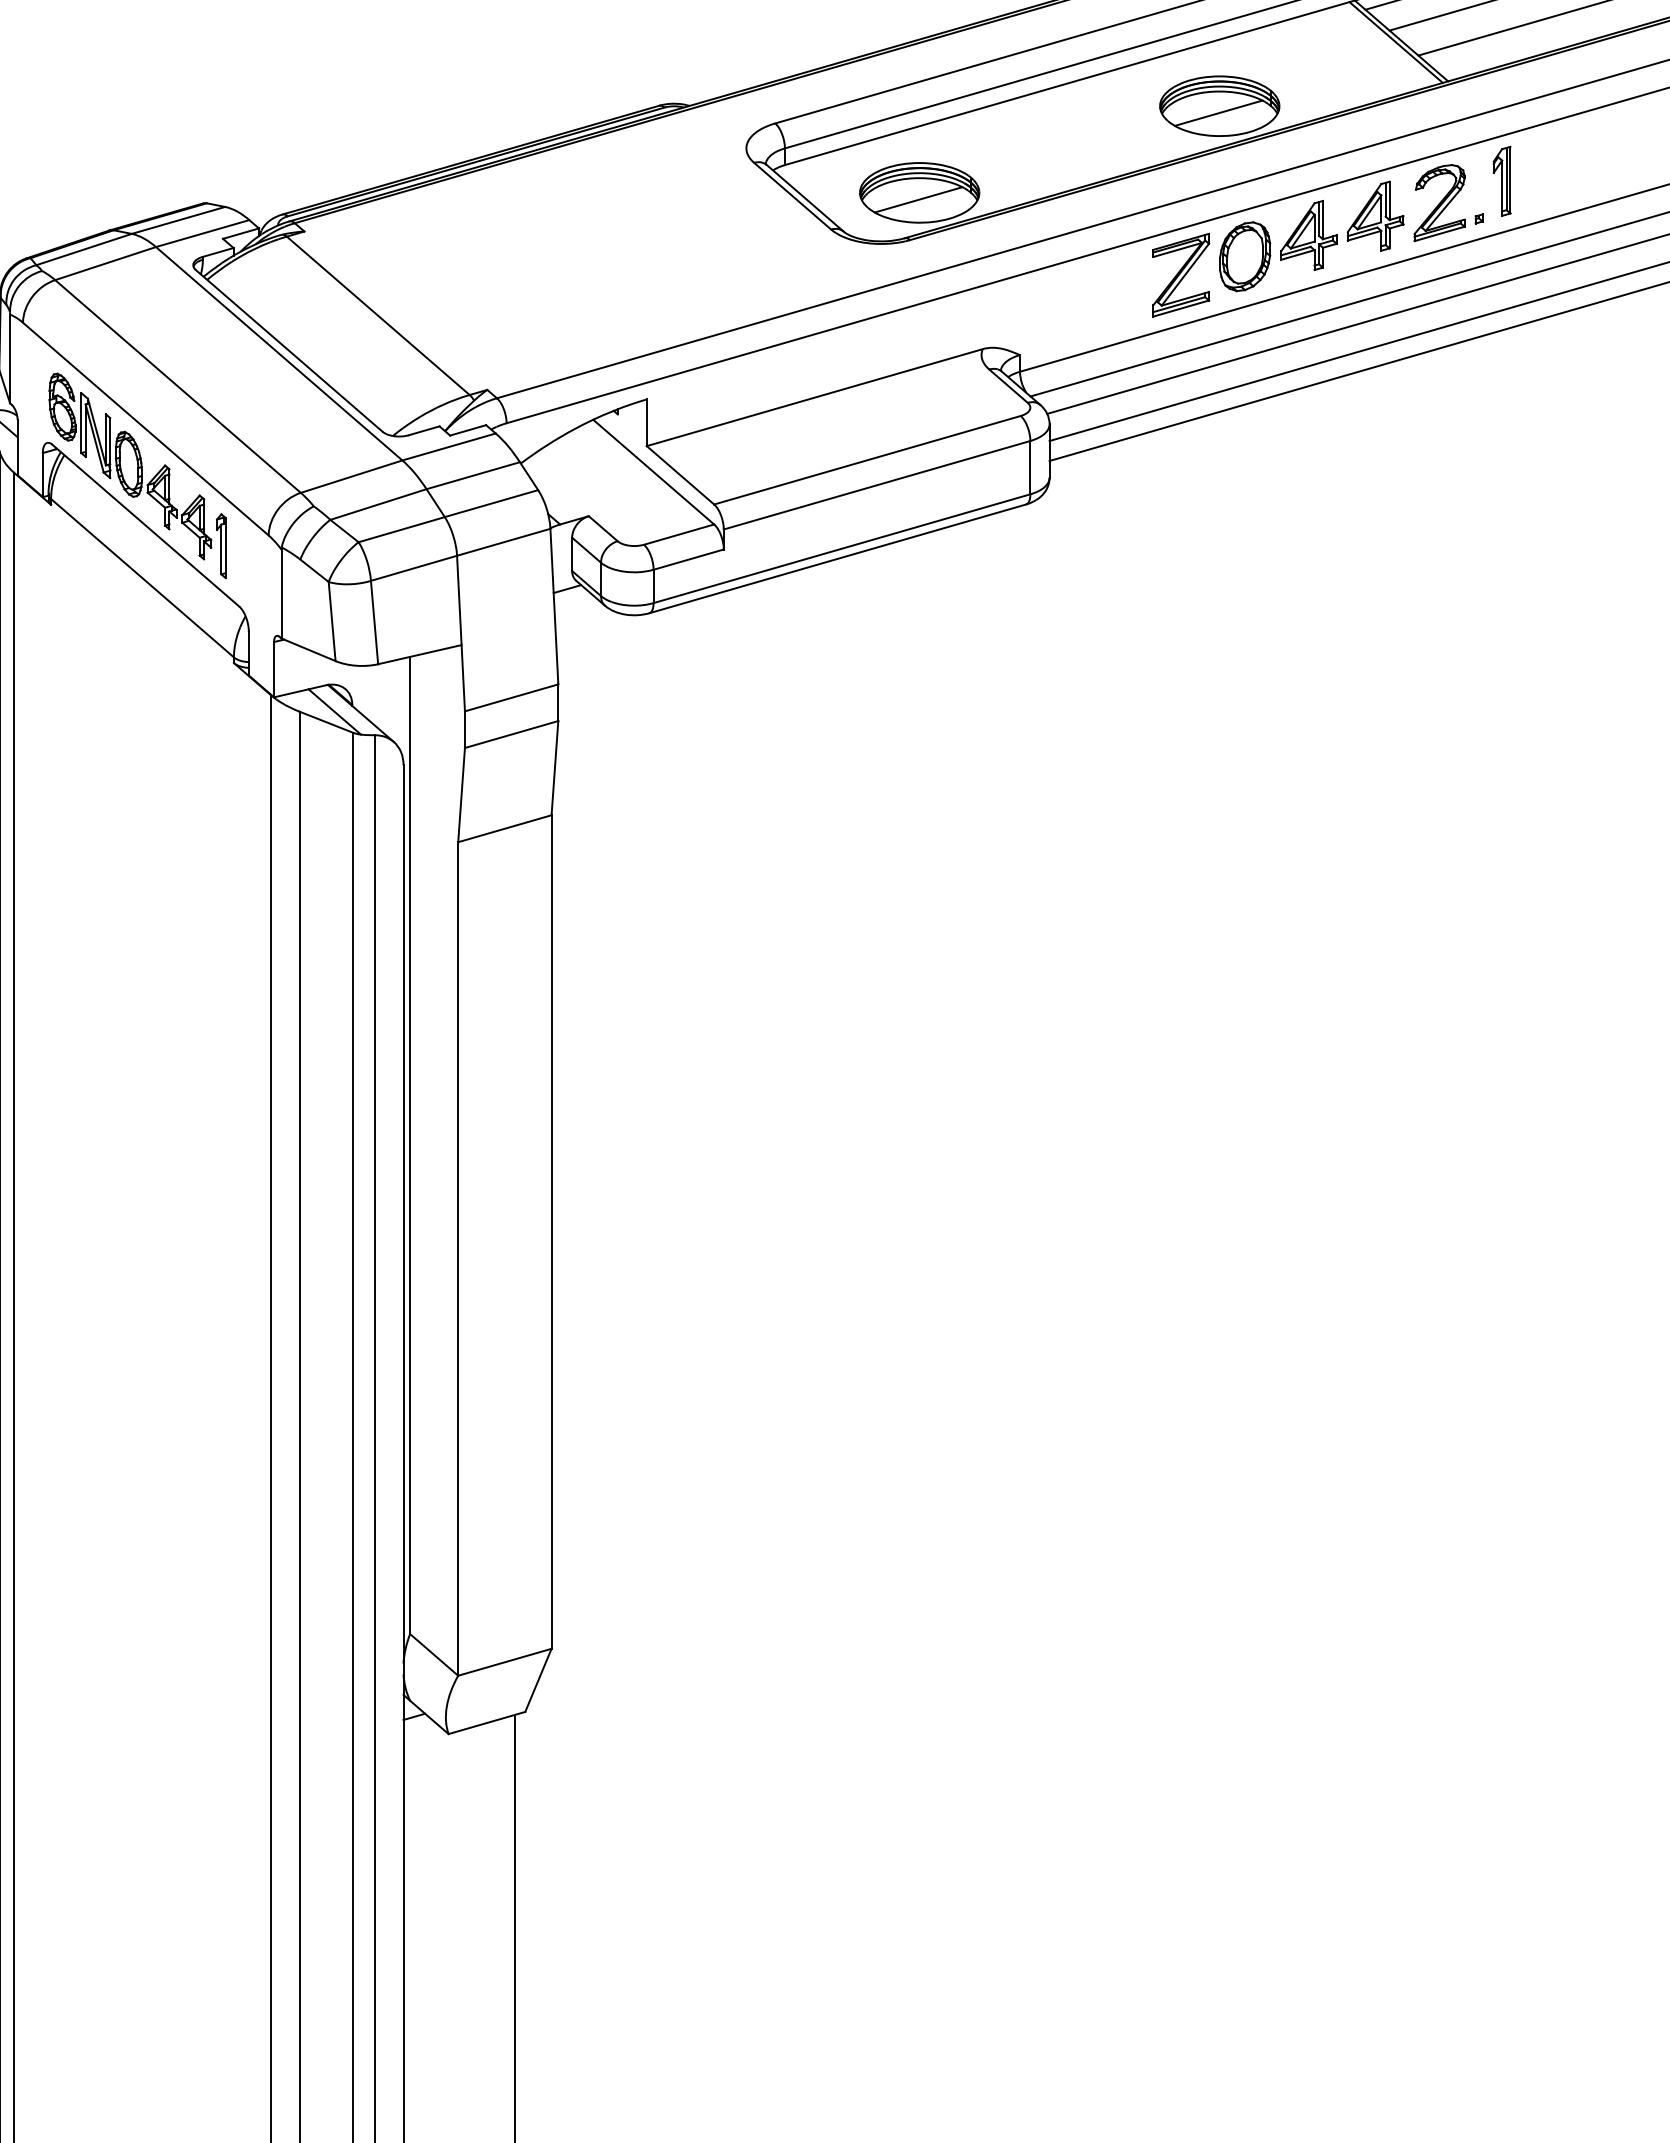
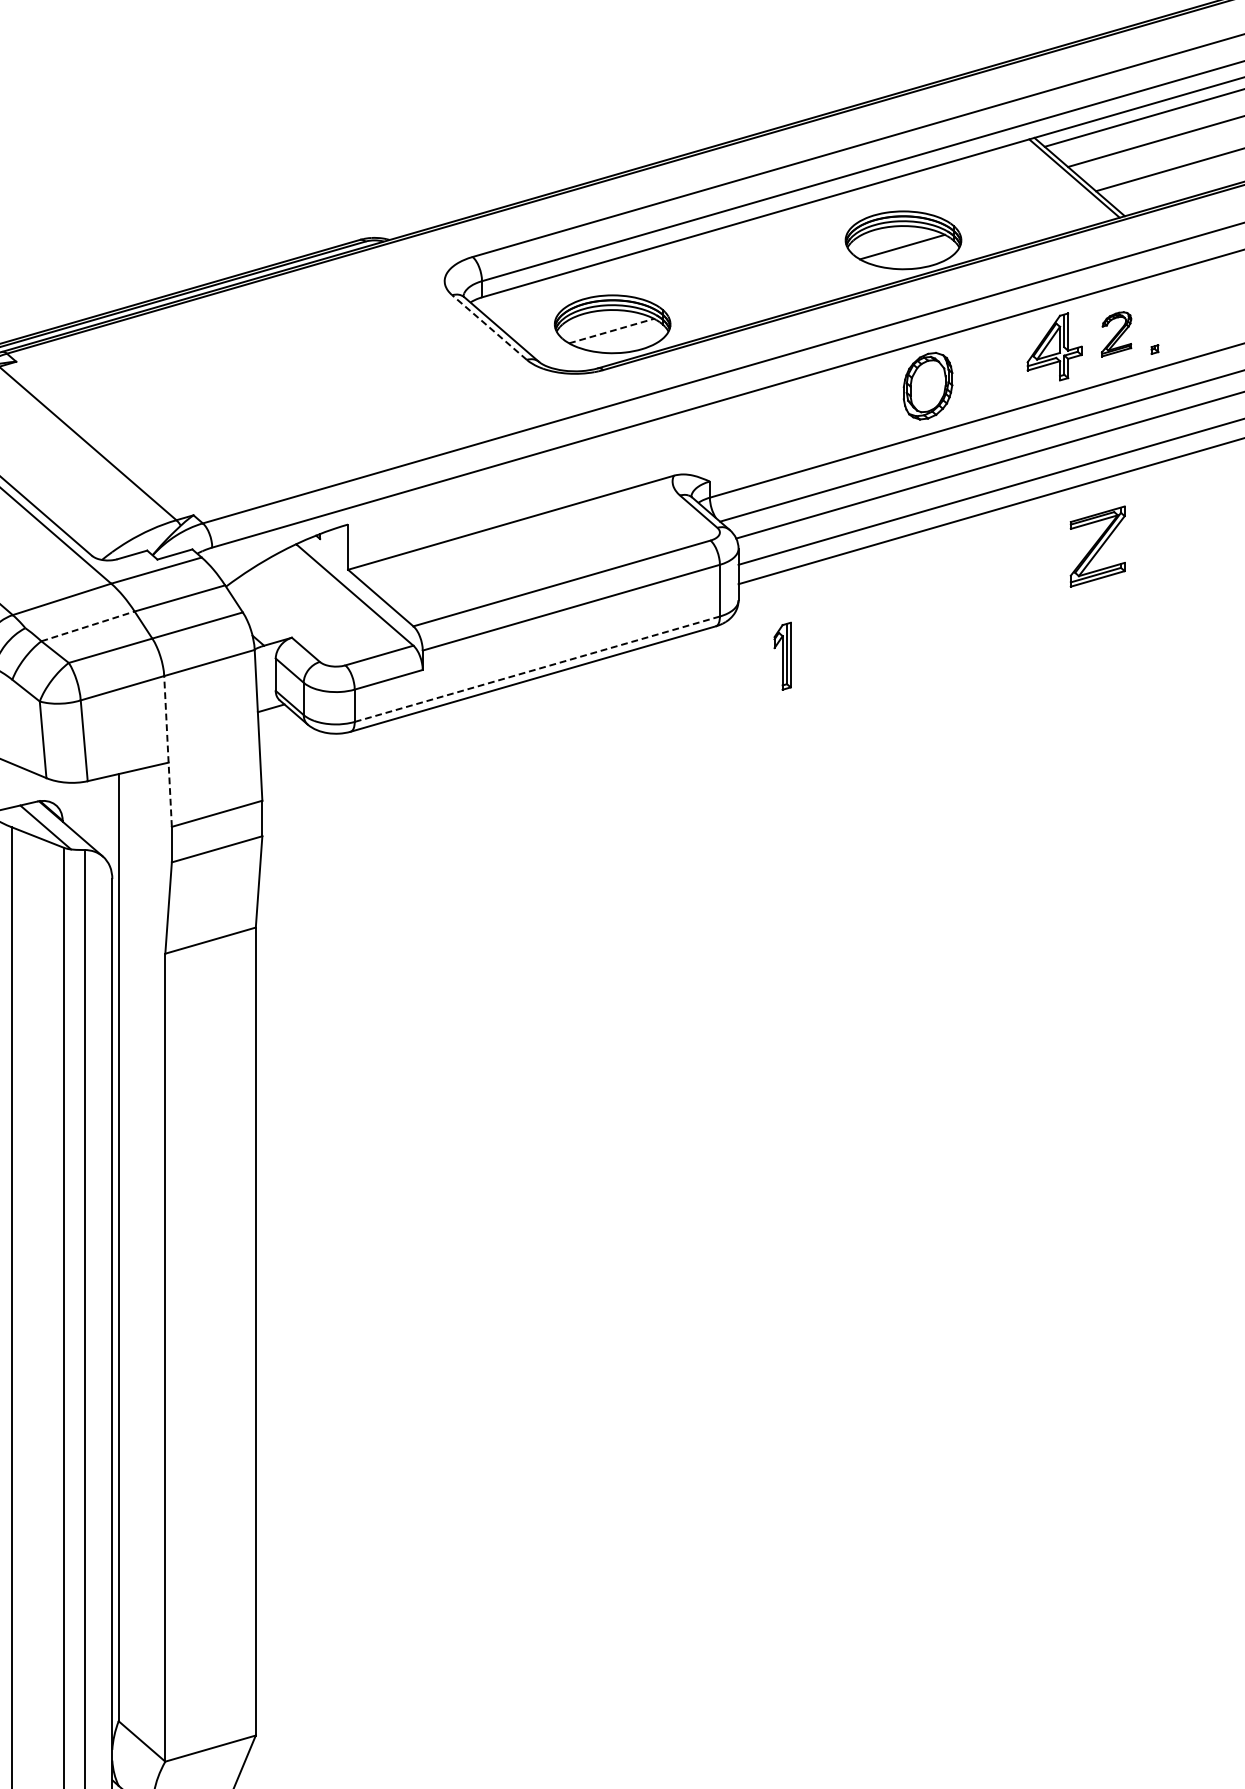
part: (1501, 180) -> (782, 655), moved
line: (792, 196) -> (489, 327), solid -> dashed
line: (918, 199) -> (611, 330), solid -> dashed
part: (1439, 203) -> (1116, 334), size x0.6
part: (1308, 235) -> (989, 365), removed
part: (1181, 274) -> (1098, 545), moved
line: (378, 504) -> (88, 626), solid -> dashed
line: (841, 548) -> (536, 669), solid -> dashed
line: (461, 633) -> (168, 751), solid -> dashed

